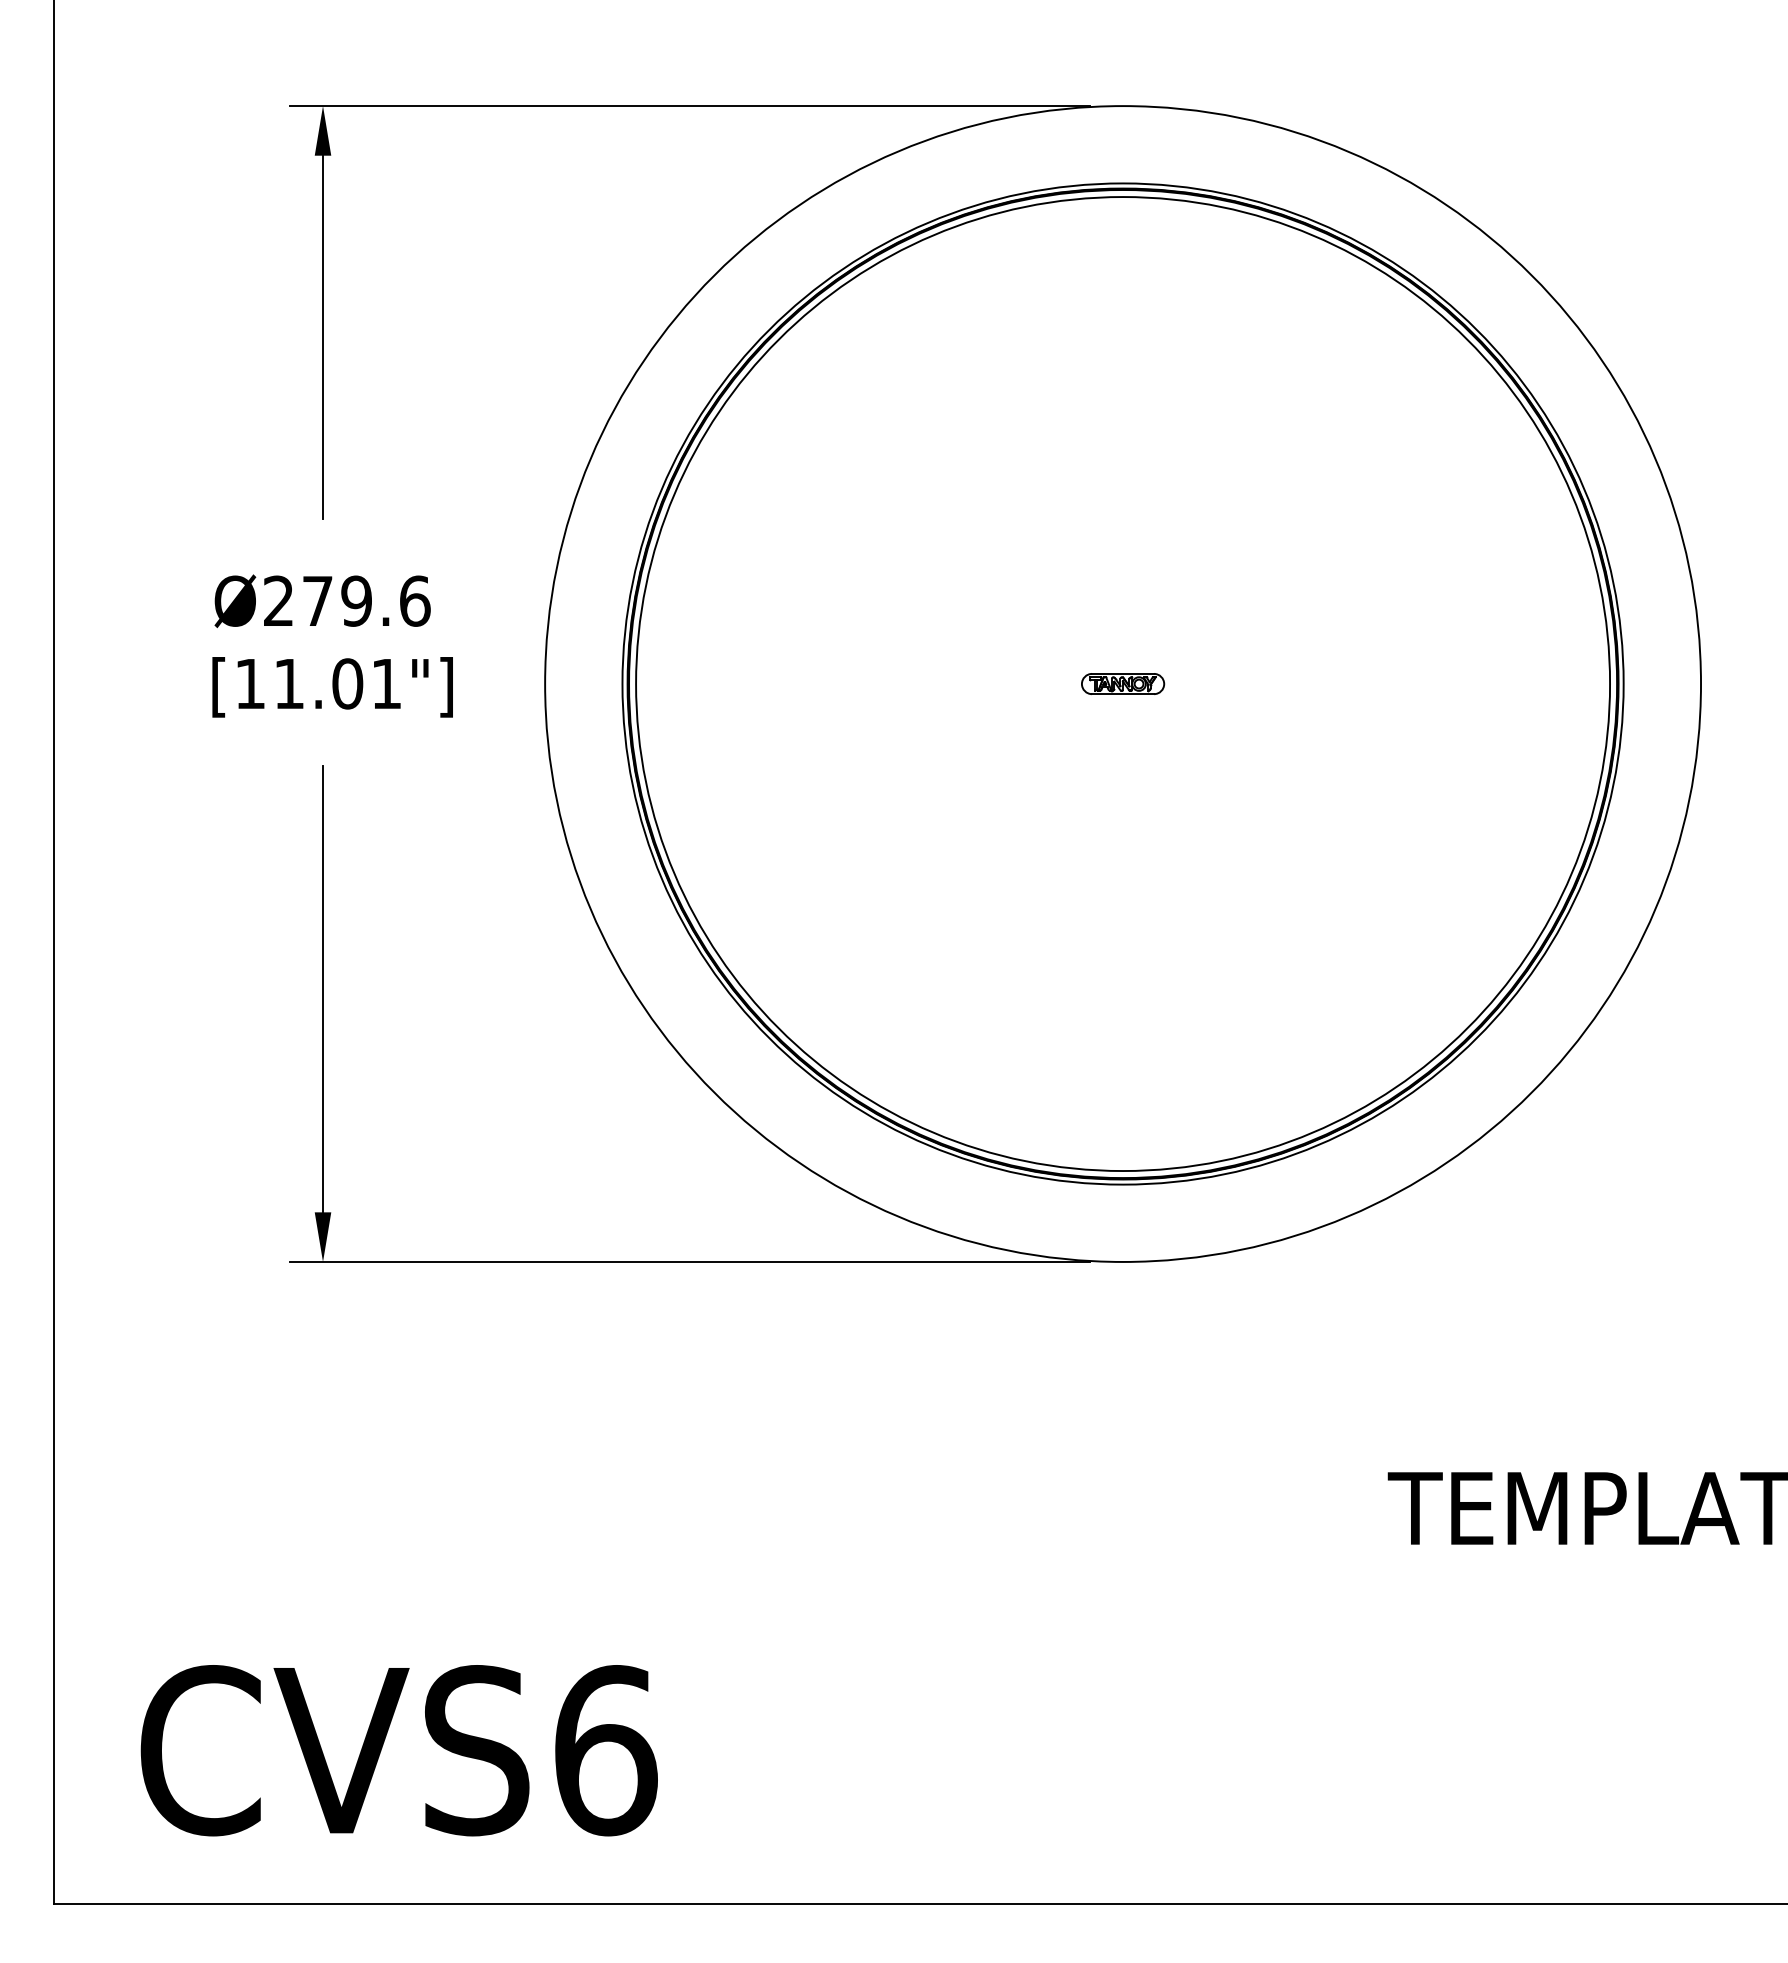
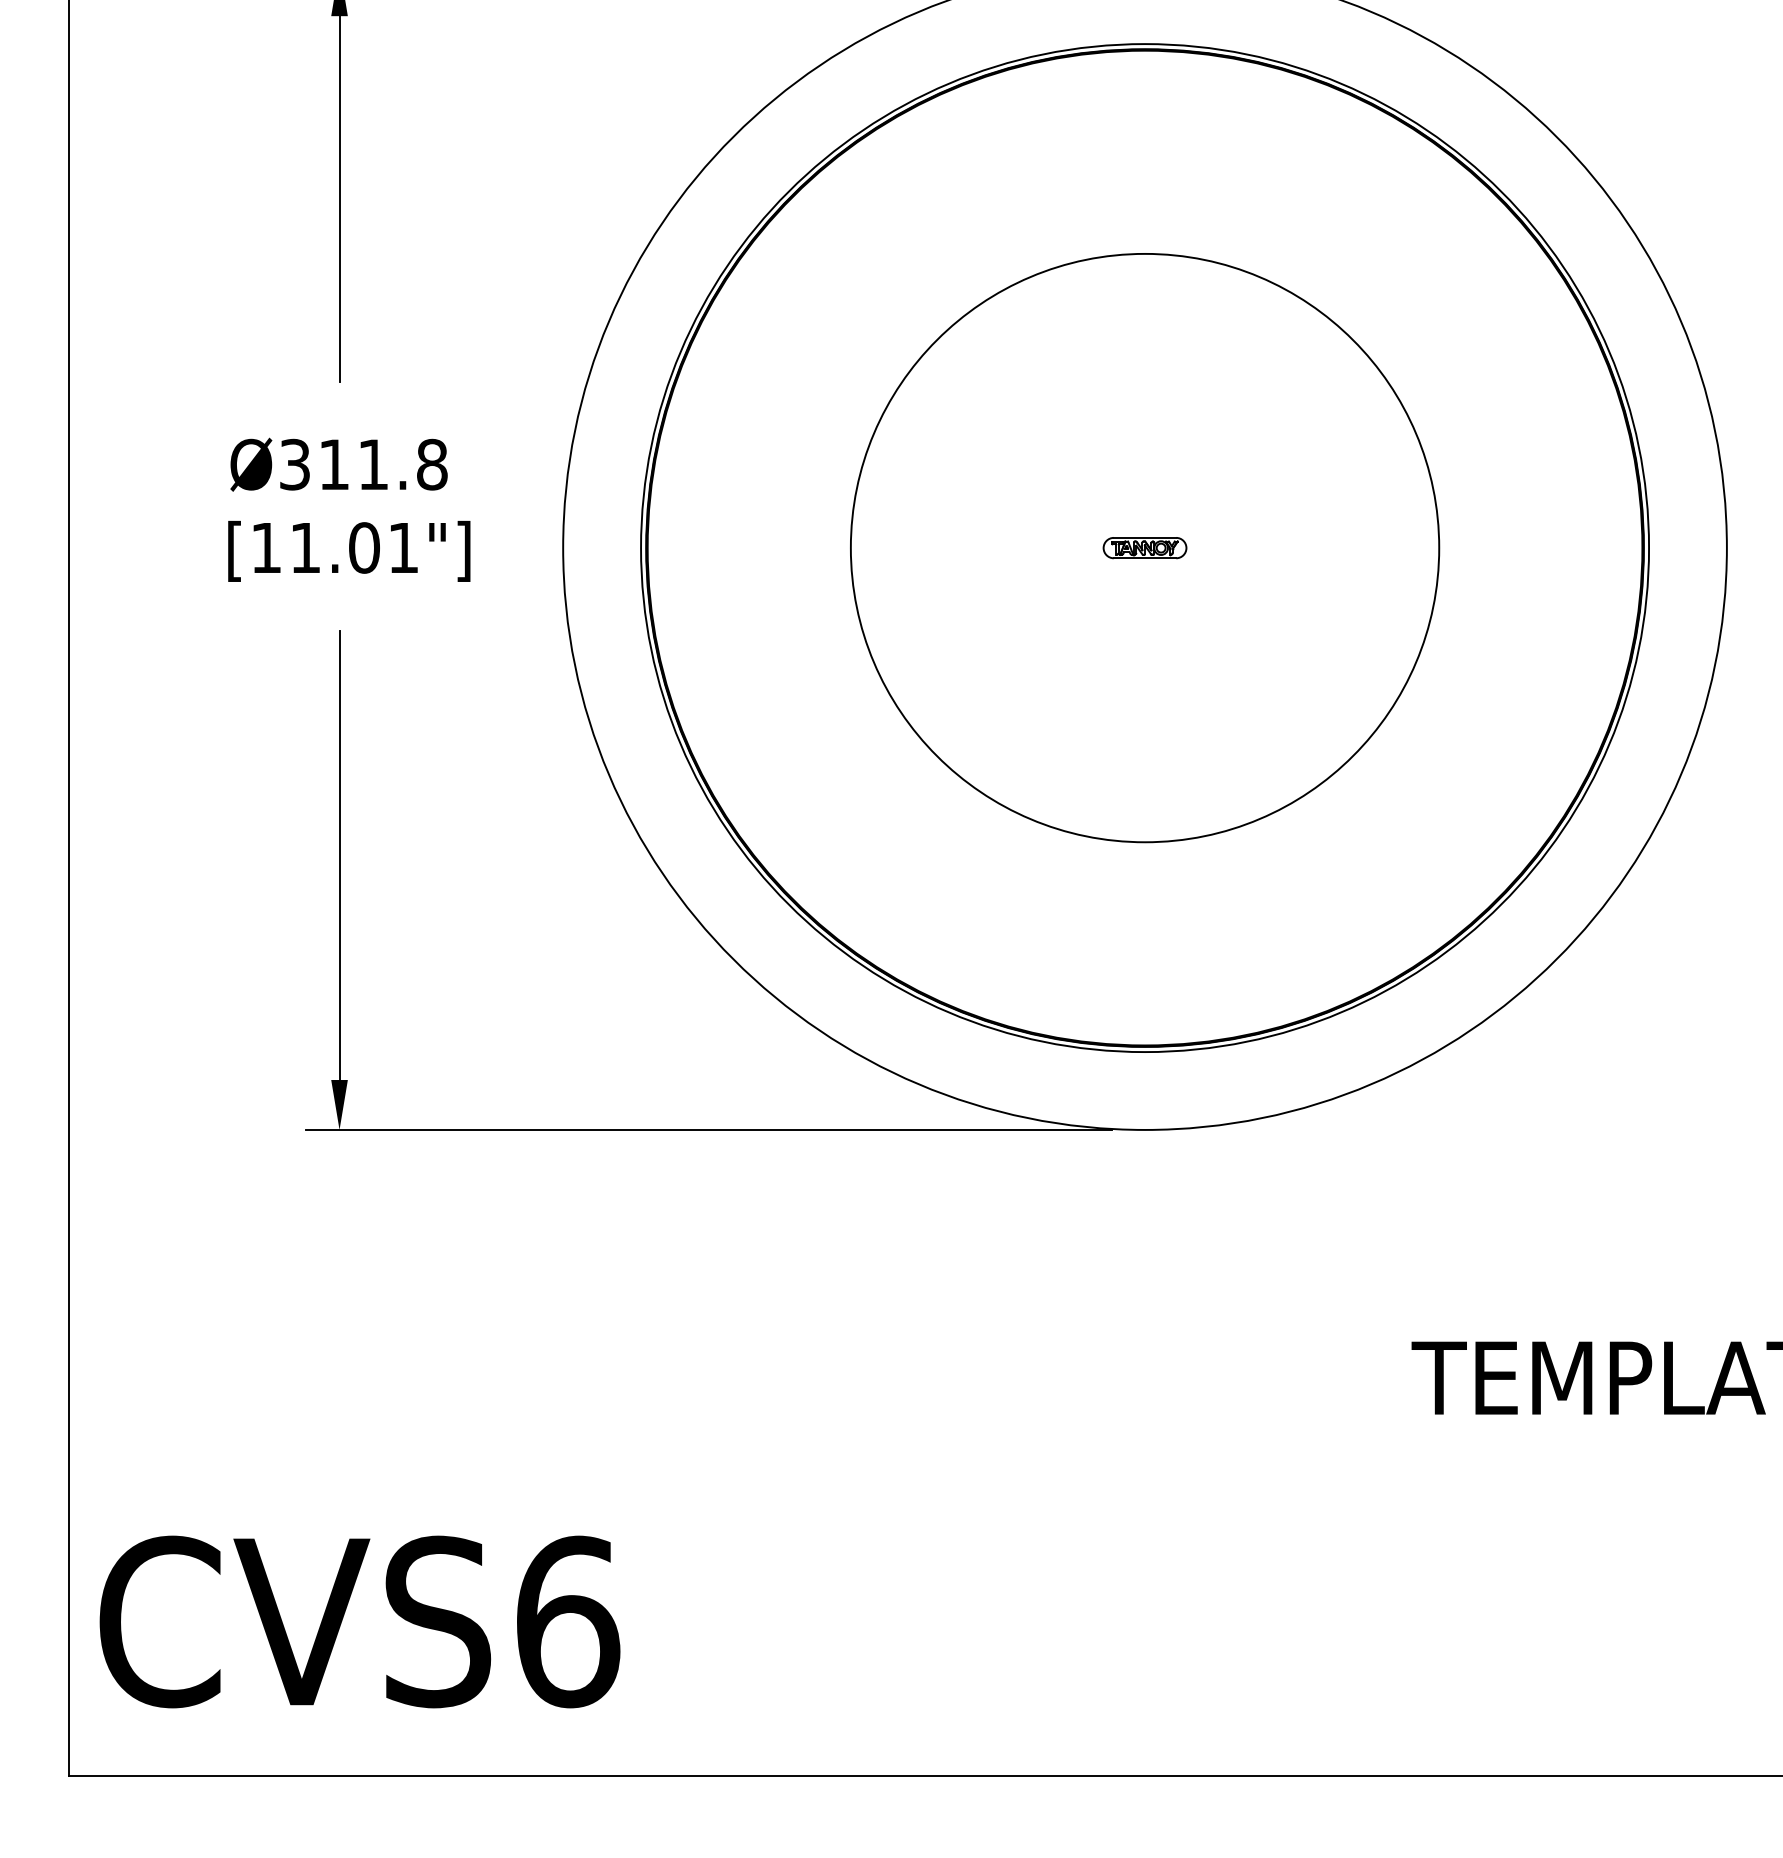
text: (347, 600) -> (364, 463), Ø279.6 -> Ø311.8
circle: (1123, 684) -> (1145, 548), size x0.6
text: (398, 1750) -> (359, 1621), moved

